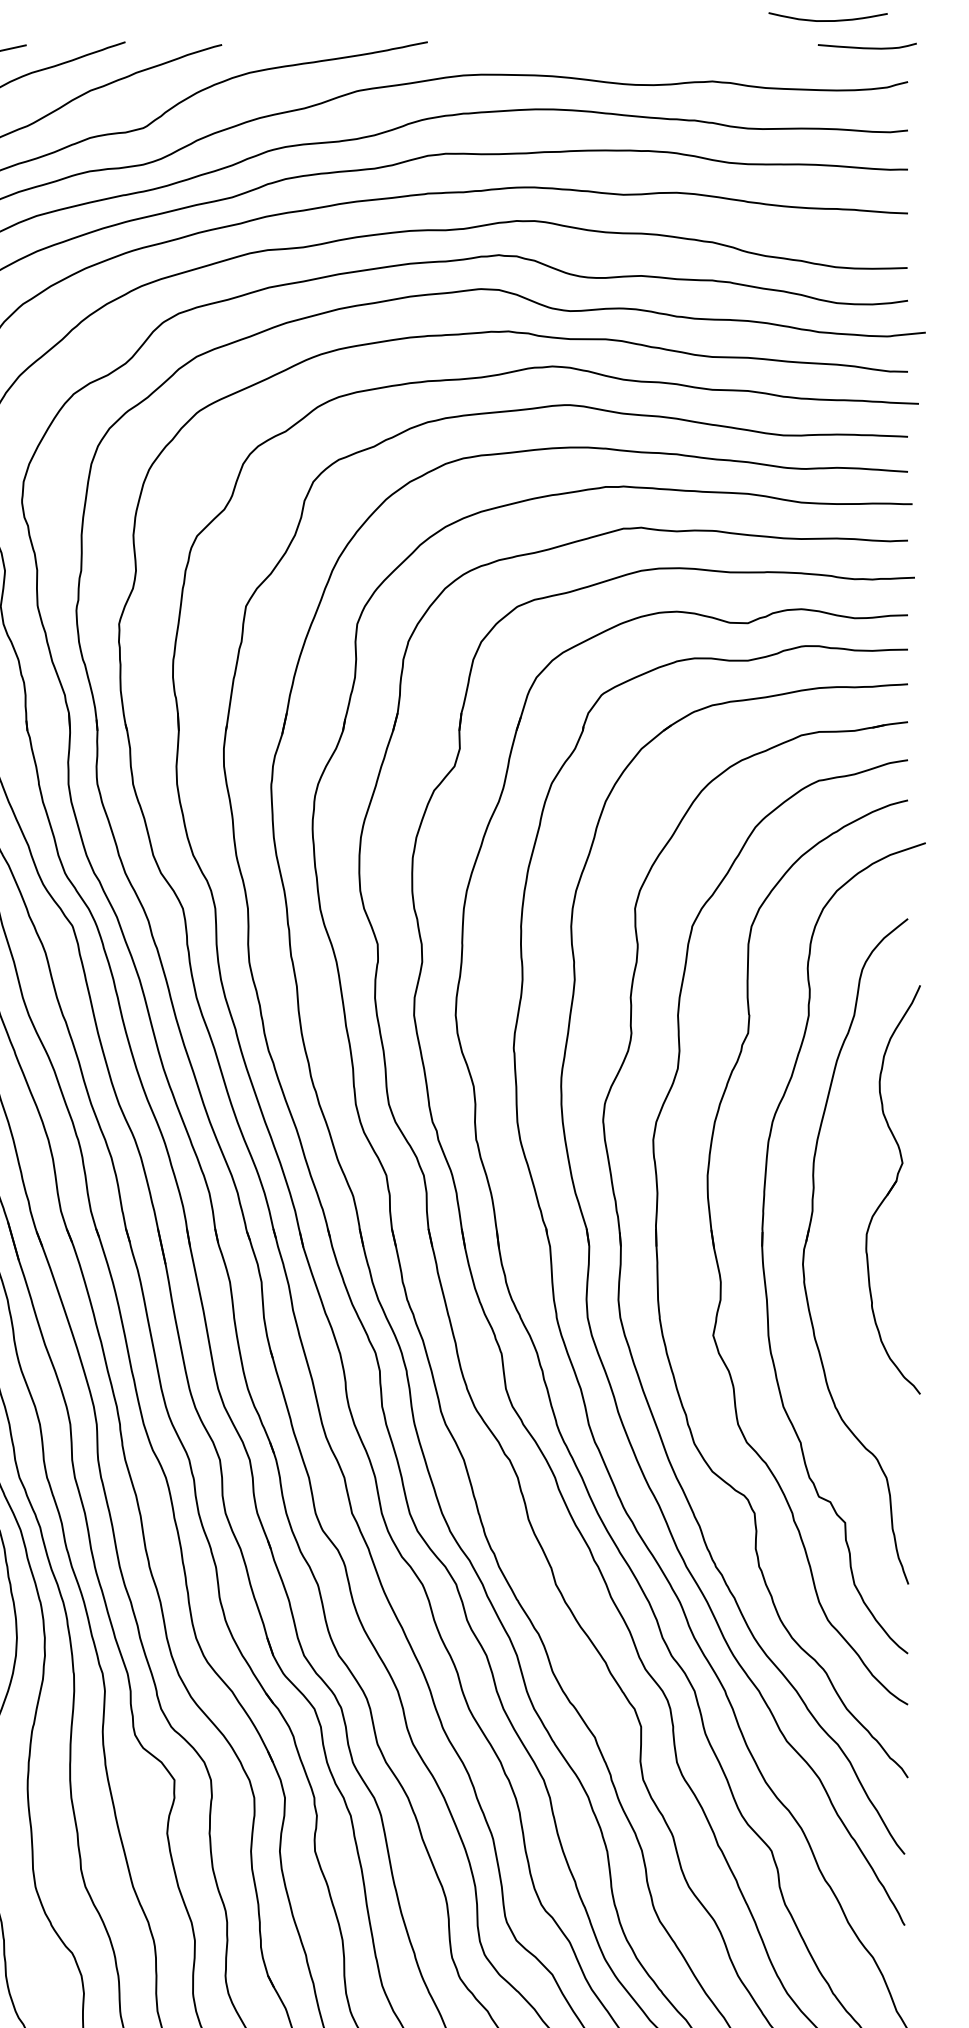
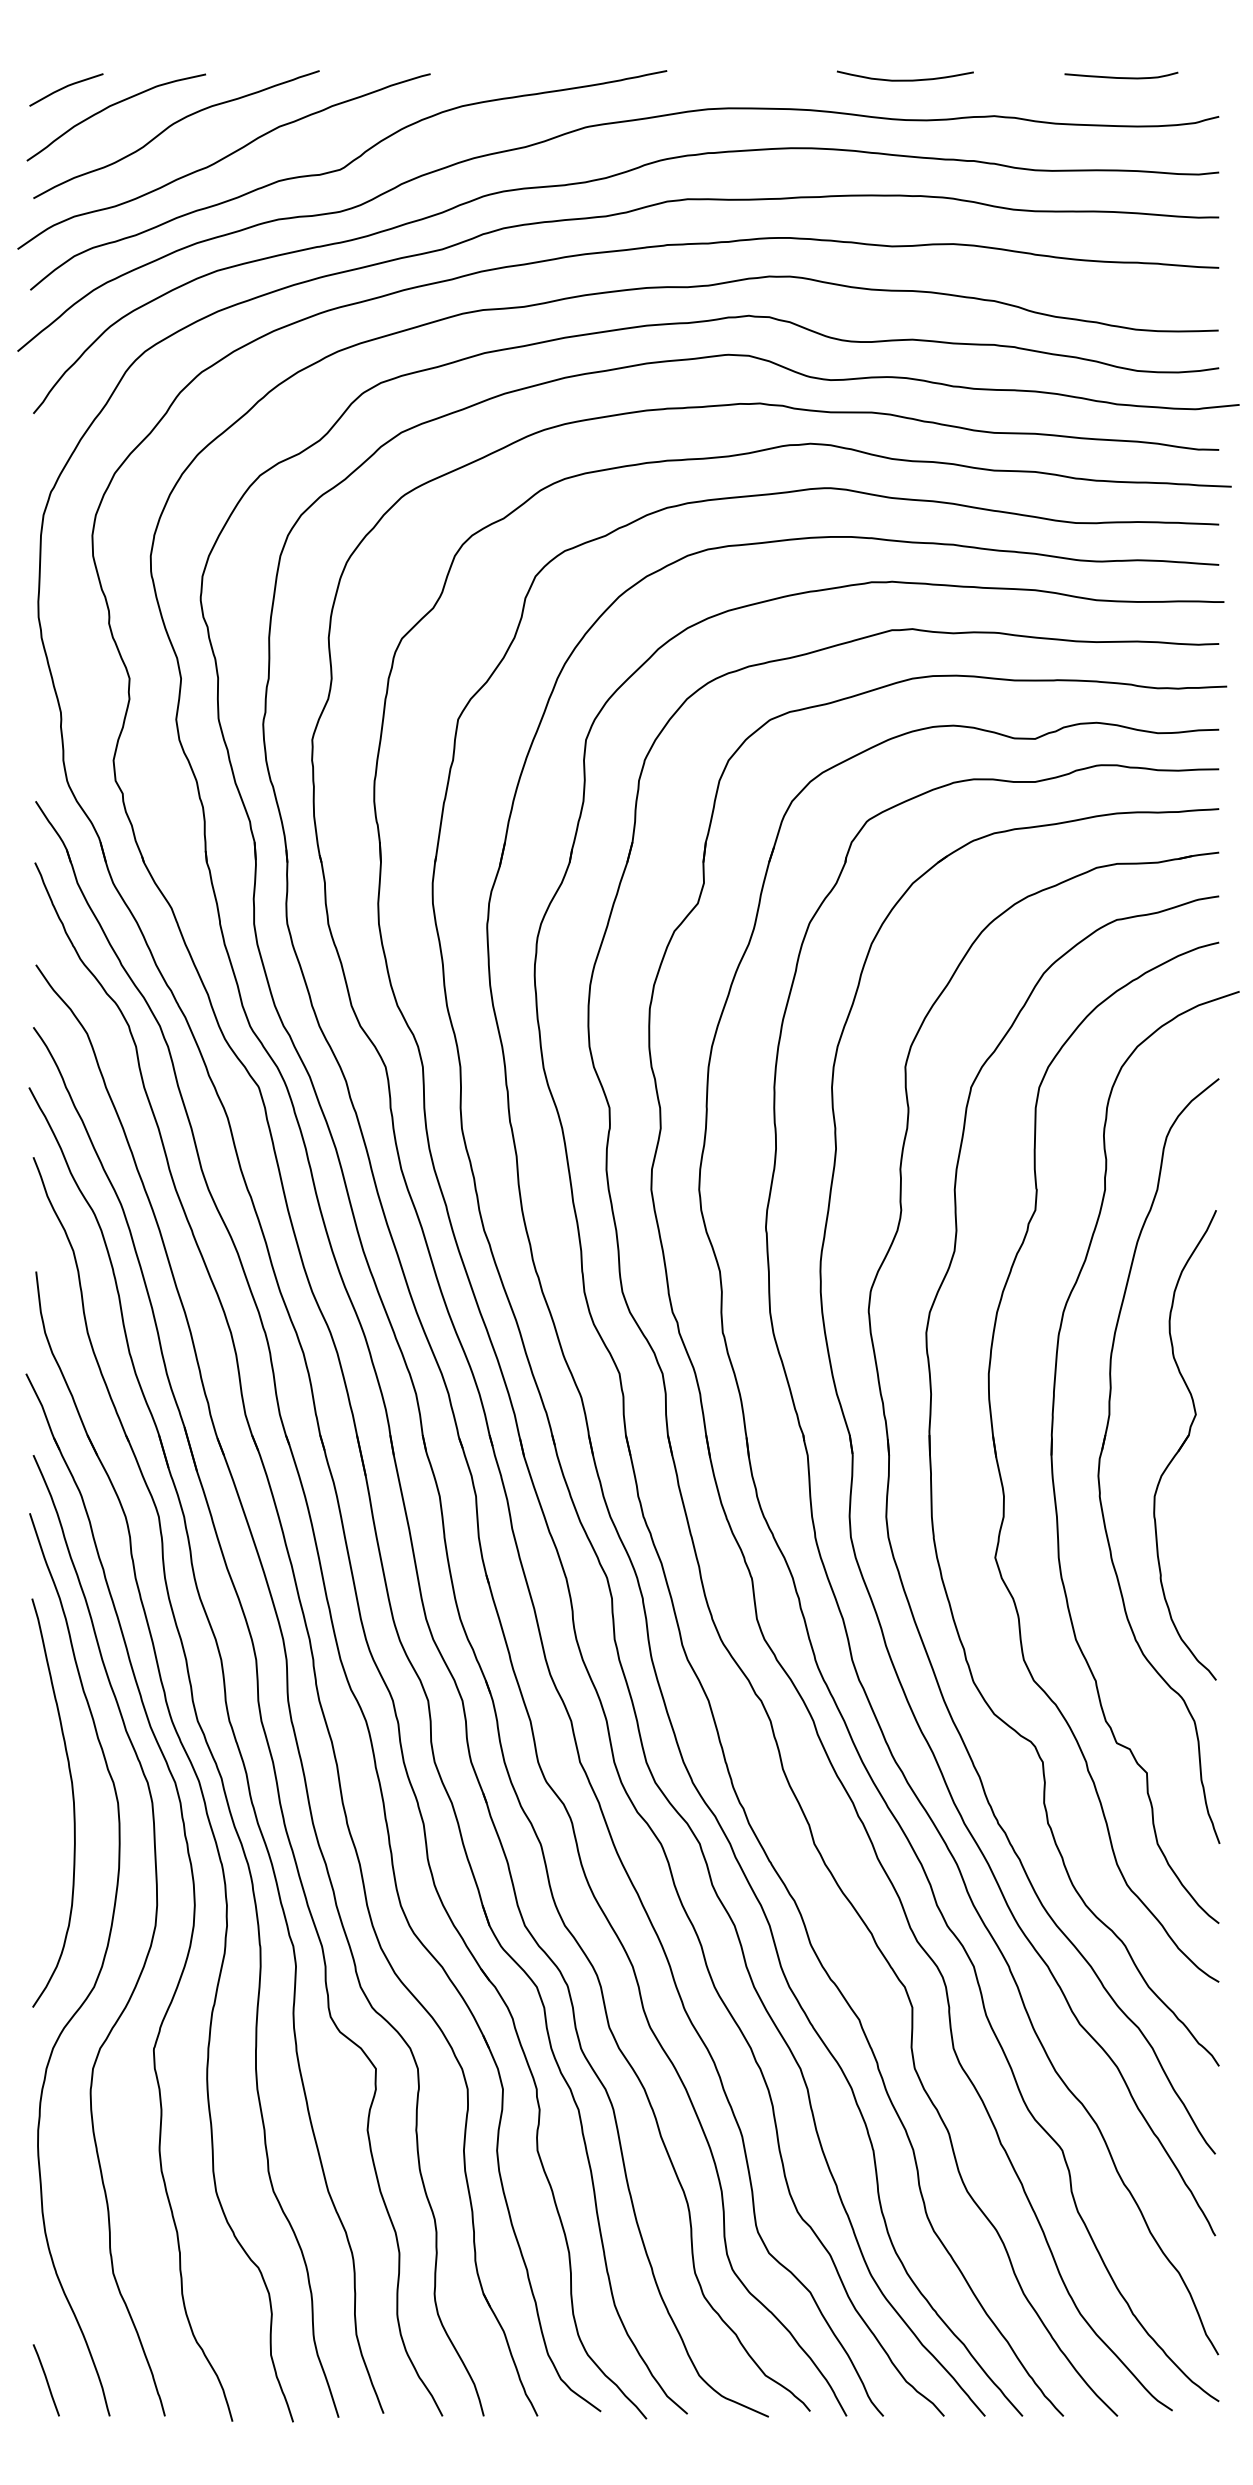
curve: (828, 20) -> (905, 79), moved
curve: (867, 47) -> (1121, 77), moved
part: (892, 1190) -> (1184, 1445), moved

